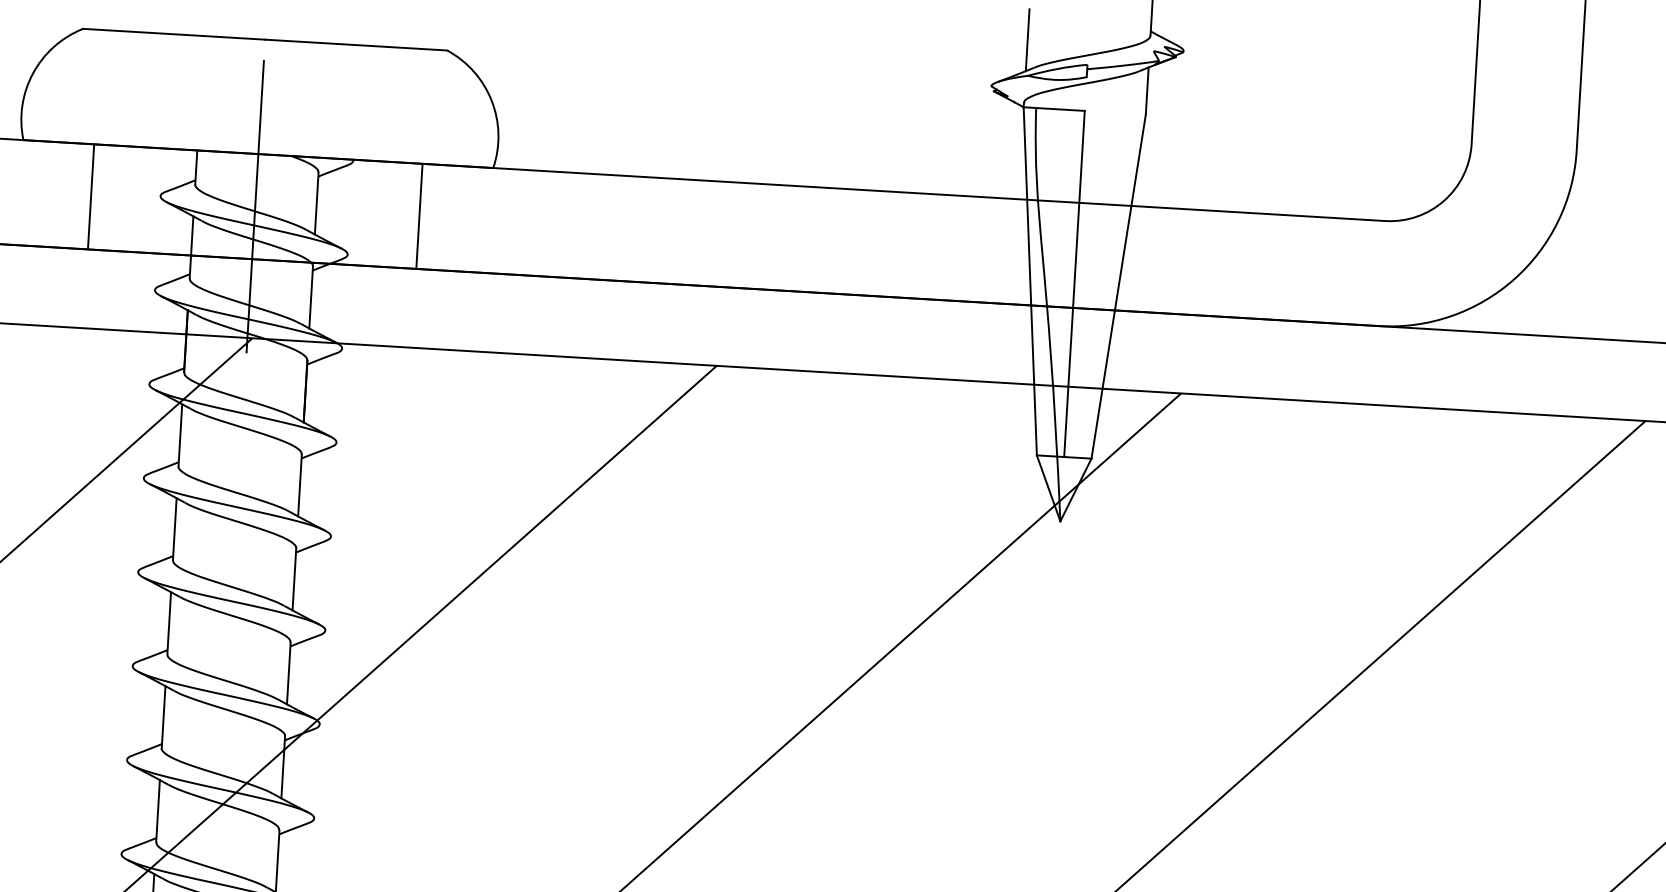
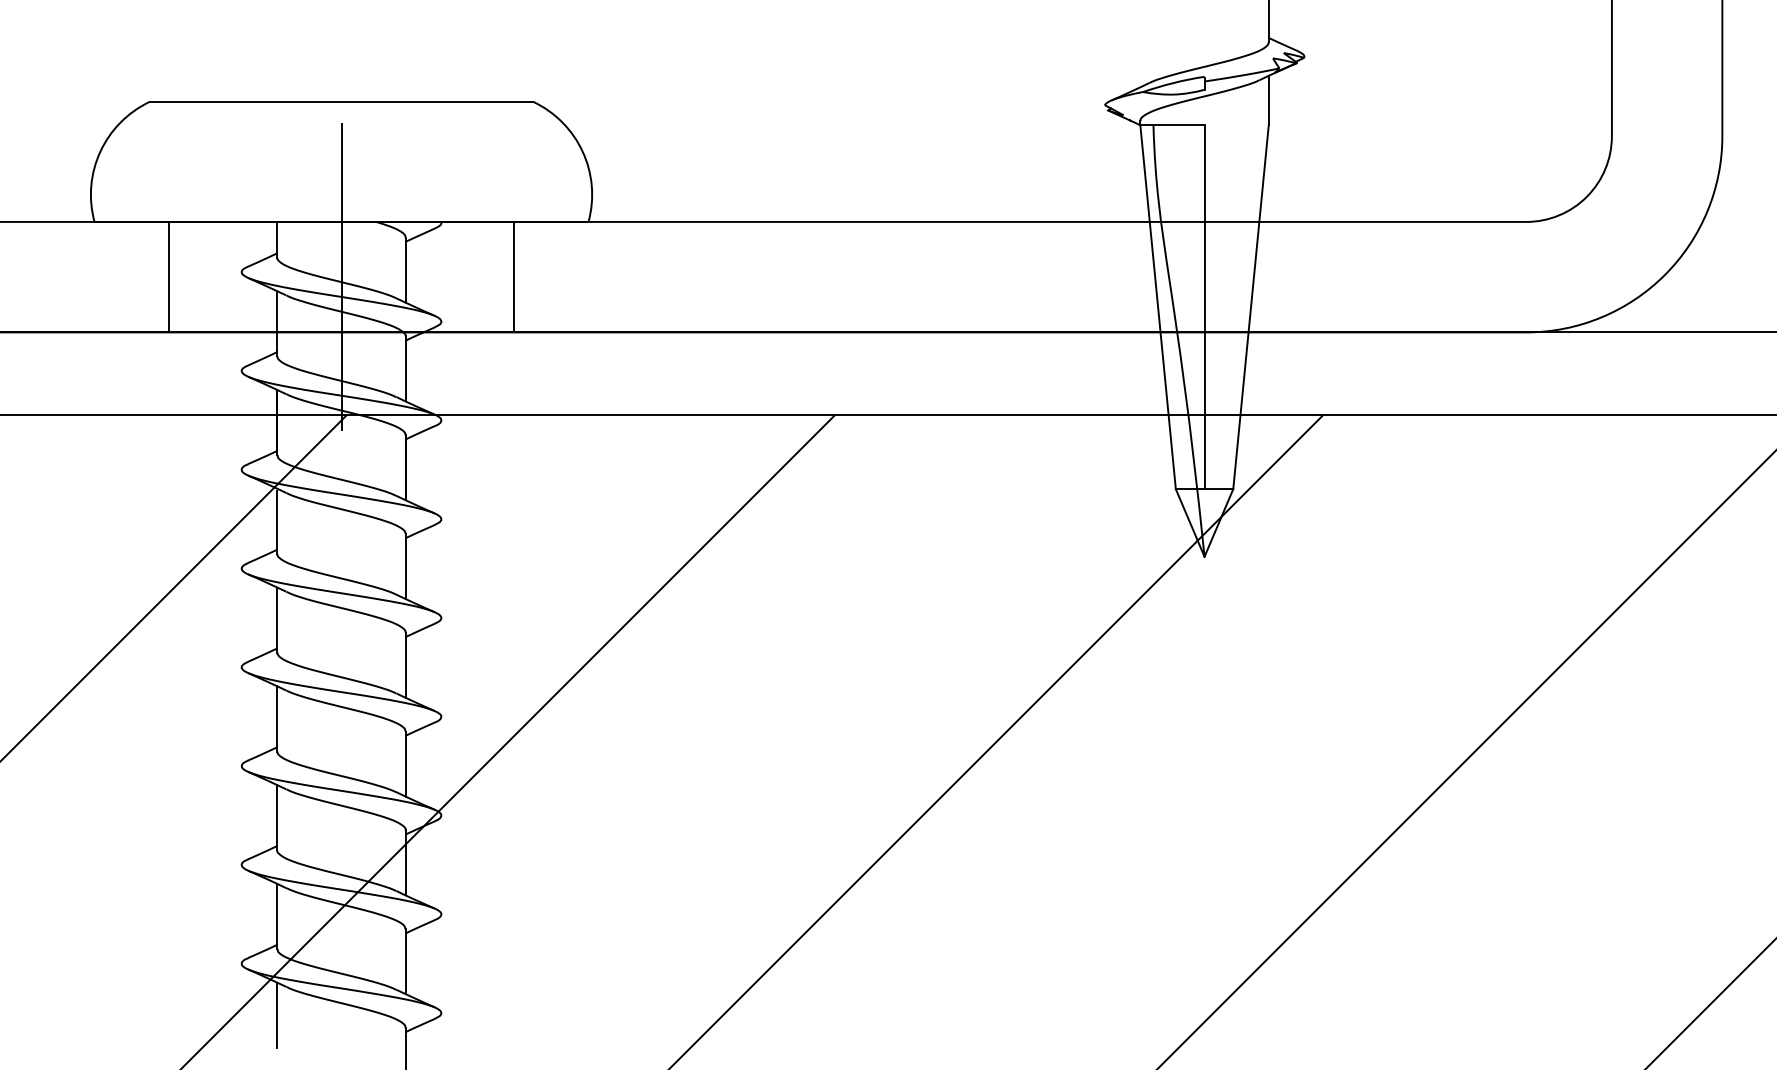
line: (1027, 39) -> (1140, 54), removed

